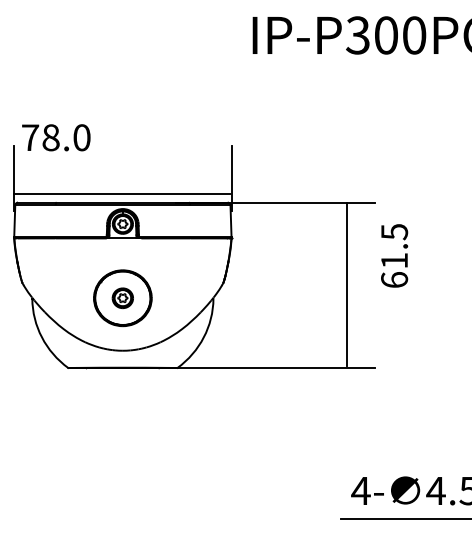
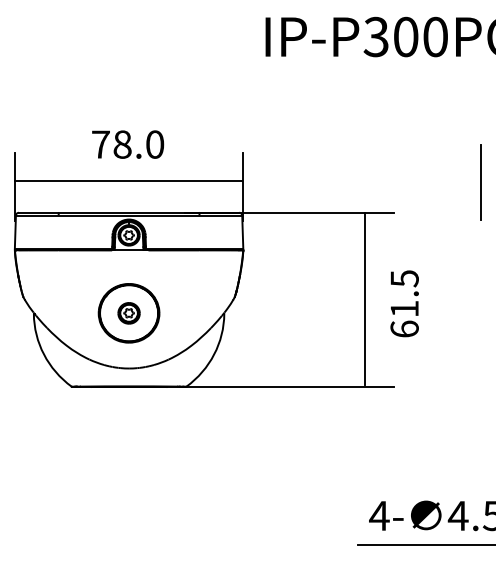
text: (56, 137) -> (128, 144), moved
line: (458, 173) -> (481, 182), added
line: (121, 193) -> (127, 181), moved
text: (394, 255) -> (404, 303), moved

